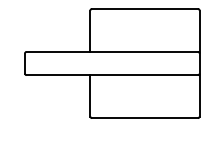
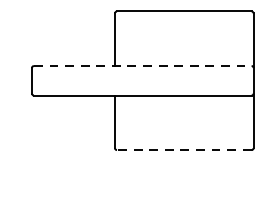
line: (112, 51) -> (143, 65), solid -> dashed
line: (144, 118) -> (183, 150), solid -> dashed

